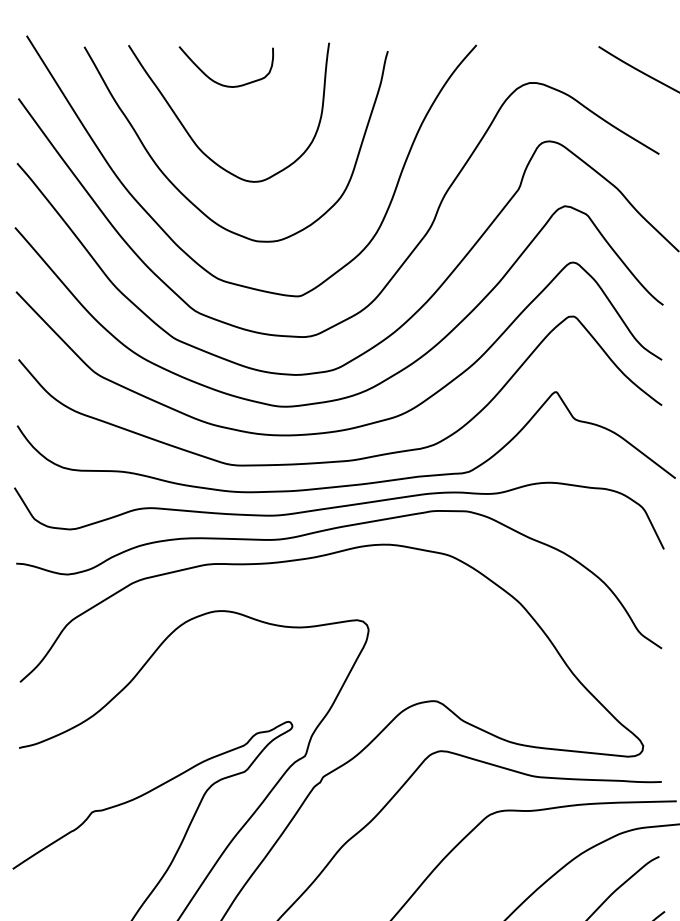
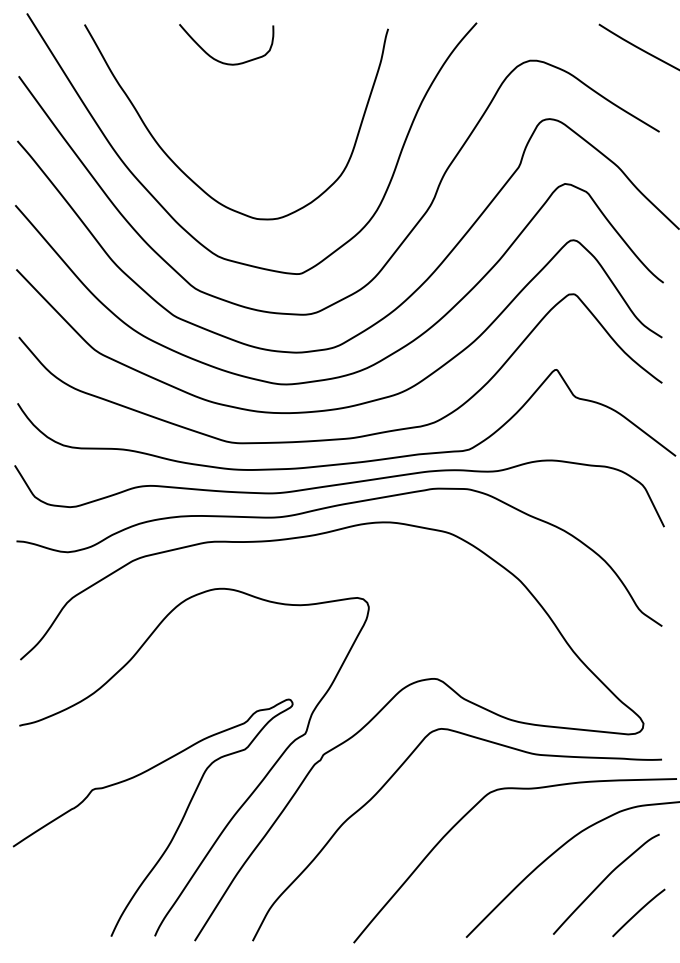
curve: (193, 138) -> (193, 116), removed

